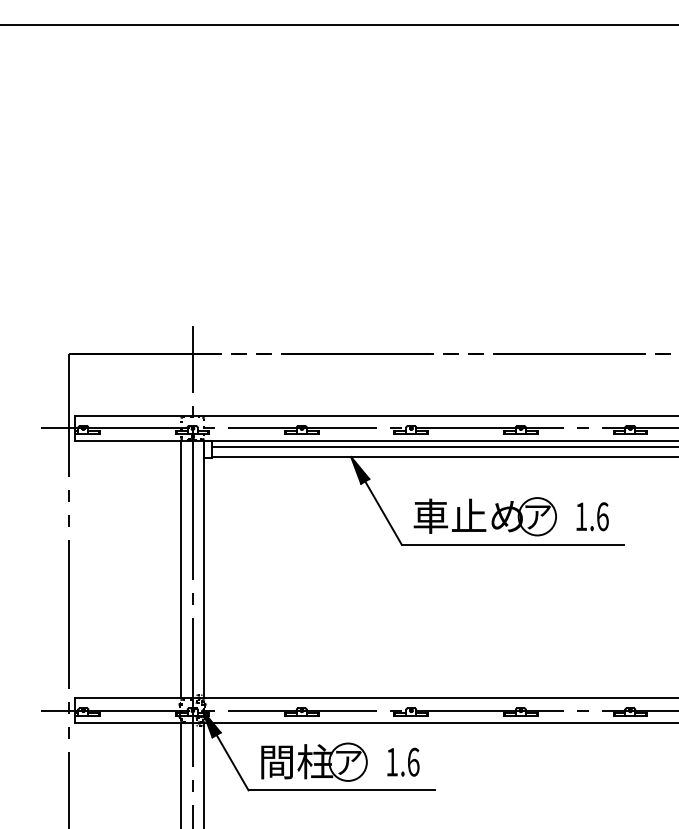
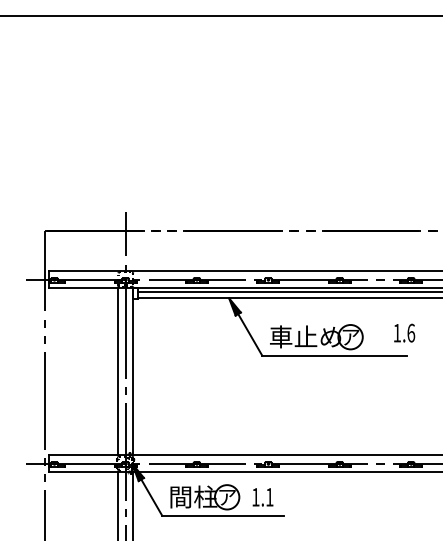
text: (592, 515) -> (404, 332), moved
text: (413, 760) -> (269, 496), 1.6 -> 1.1

